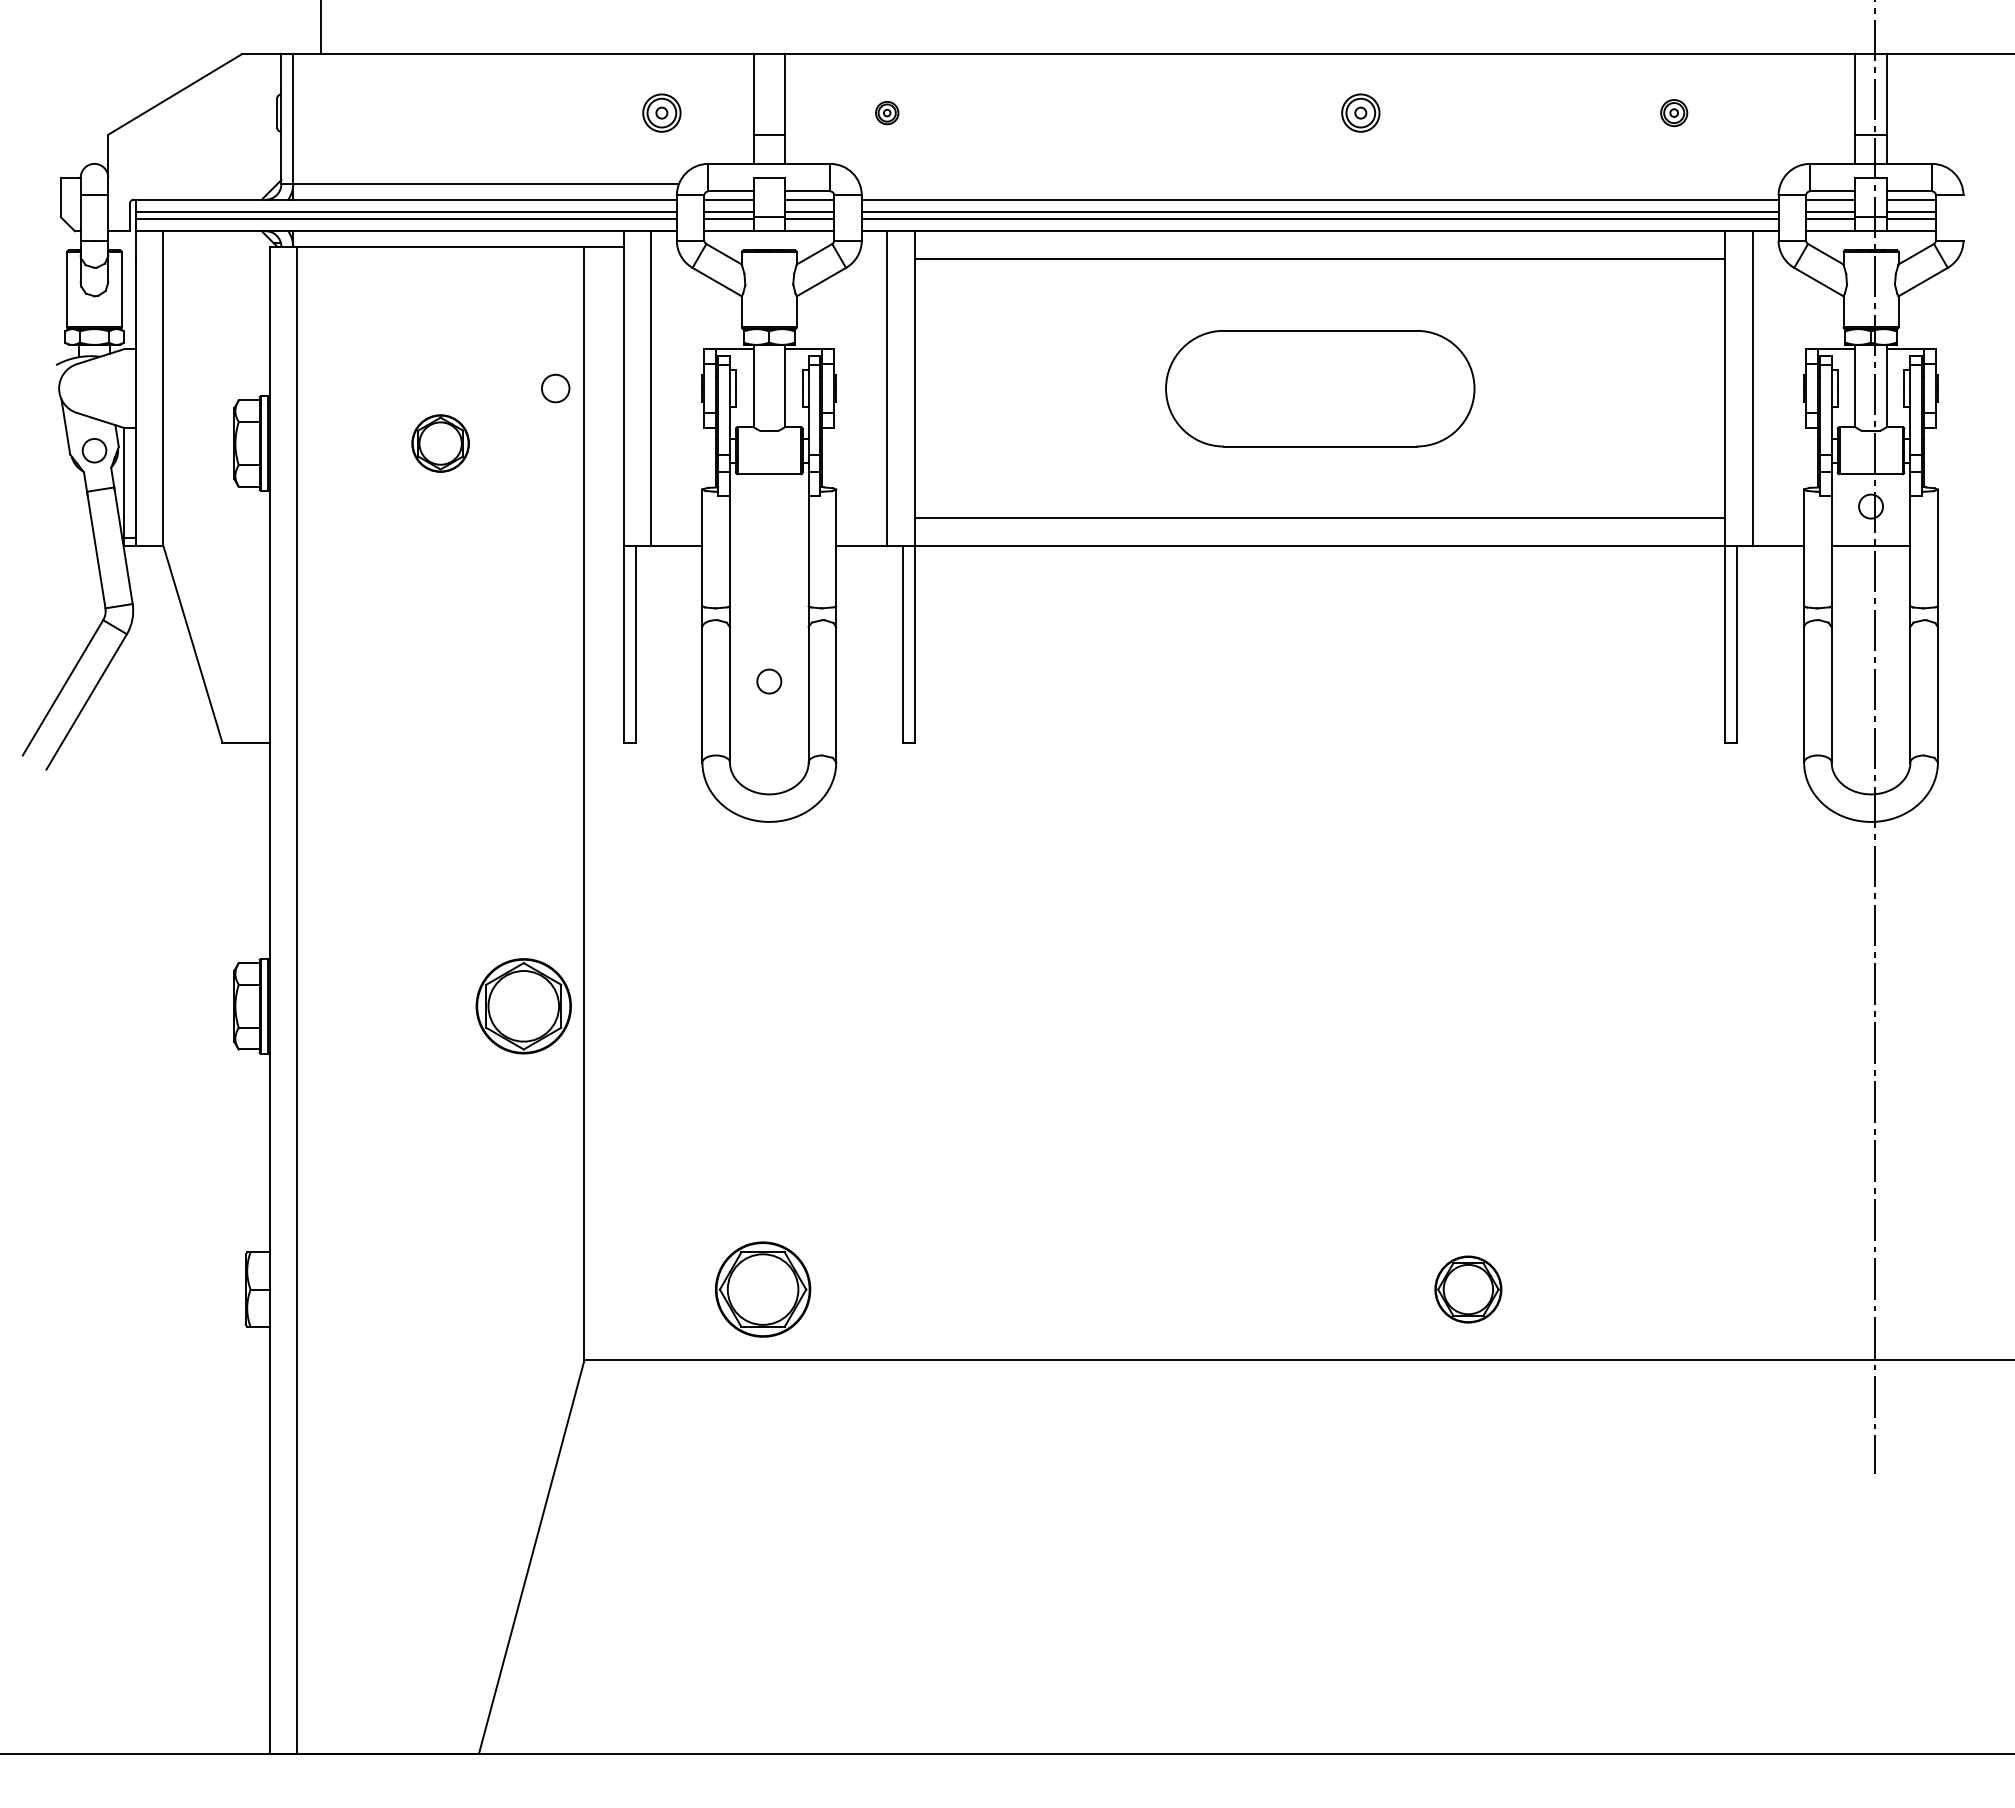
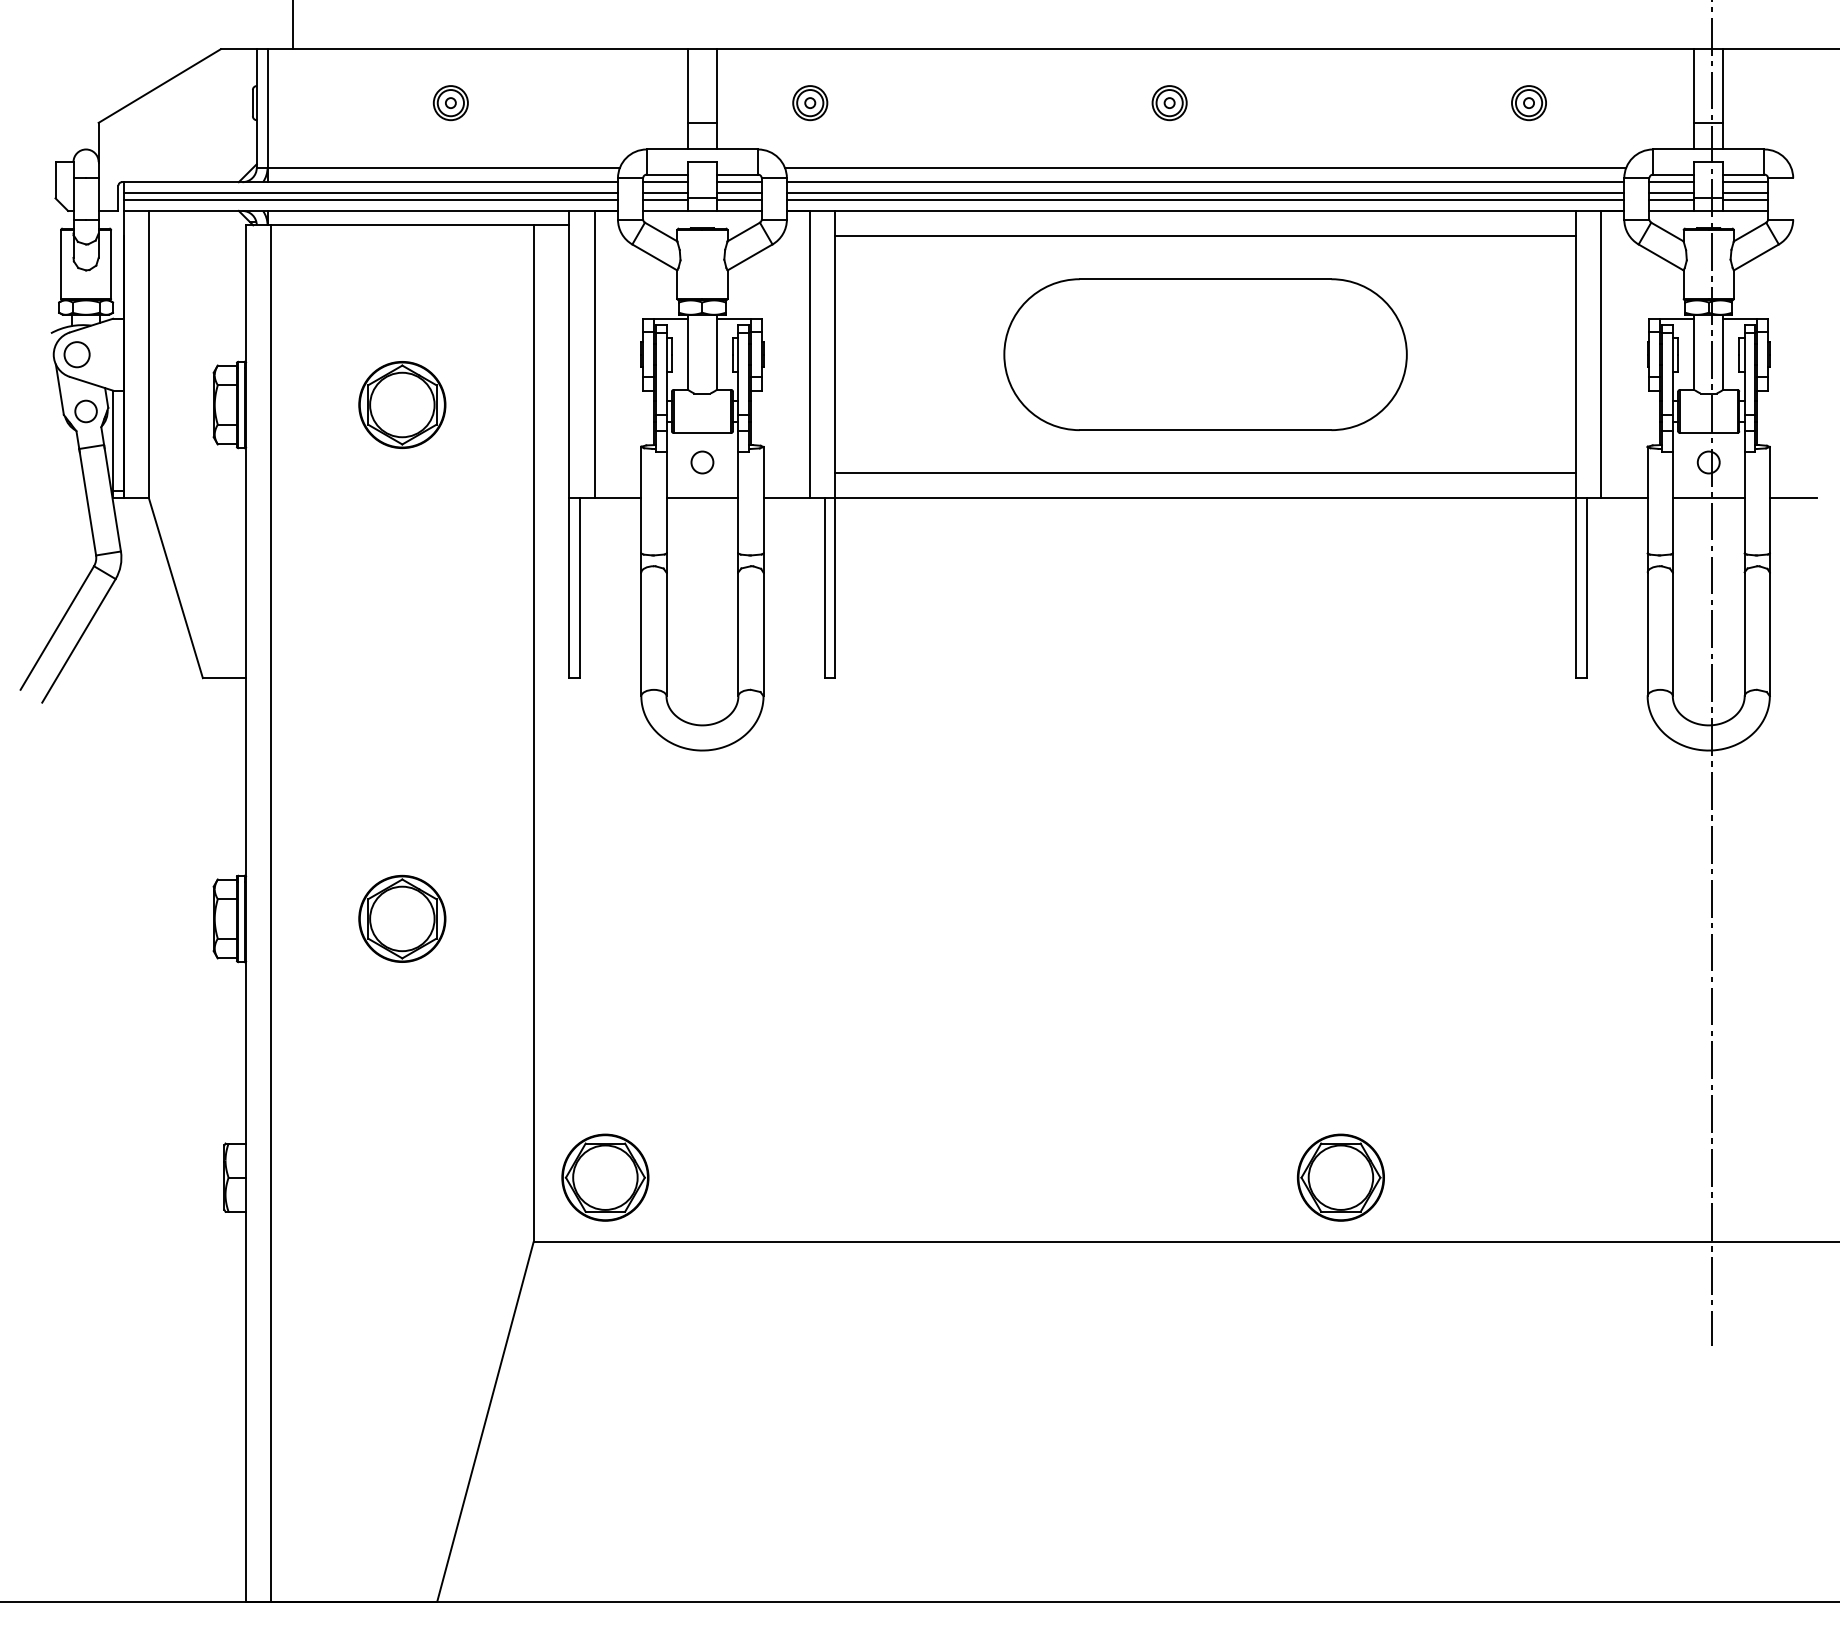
part: (661, 112) -> (450, 102), moved
part: (886, 112) -> (809, 102), size x1.67
part: (1360, 112) -> (1169, 102), moved
part: (1673, 112) -> (1528, 102), size x1.43
line: (1319, 183) -> (1204, 167), added
circle: (555, 388) -> (76, 354), moved
part: (1320, 388) -> (1205, 354), size x1.43
part: (440, 443) -> (402, 404), size x1.67
line: (768, 545) -> (701, 498), added
line: (1963, 545) -> (1793, 498), added
circle: (769, 681) -> (702, 462), moved
part: (523, 1006) -> (402, 919), moved
part: (763, 1289) -> (605, 1177), moved
part: (1468, 1289) -> (1341, 1177), size x1.43

